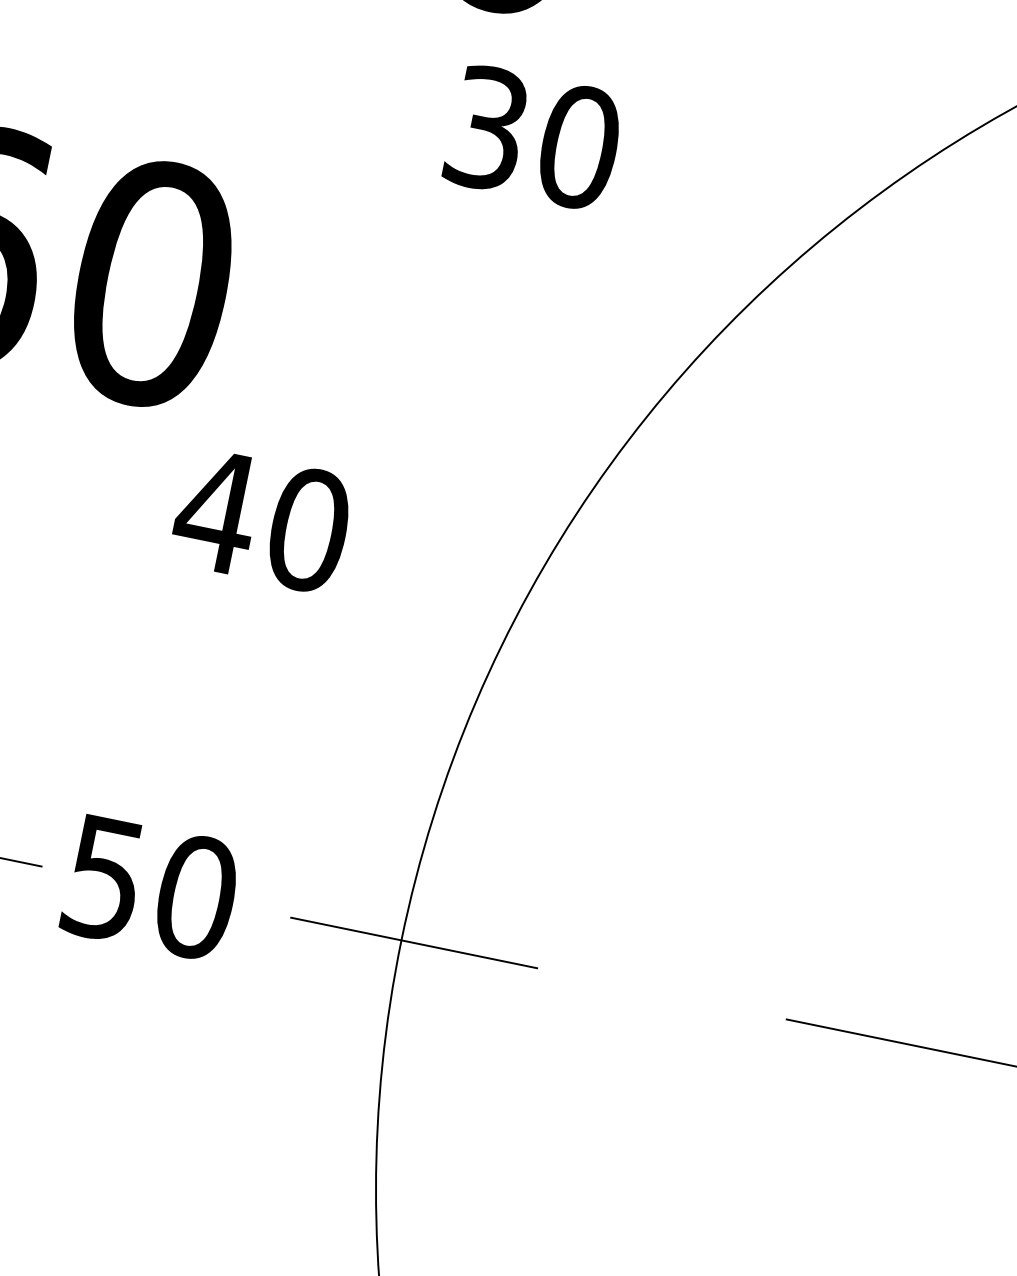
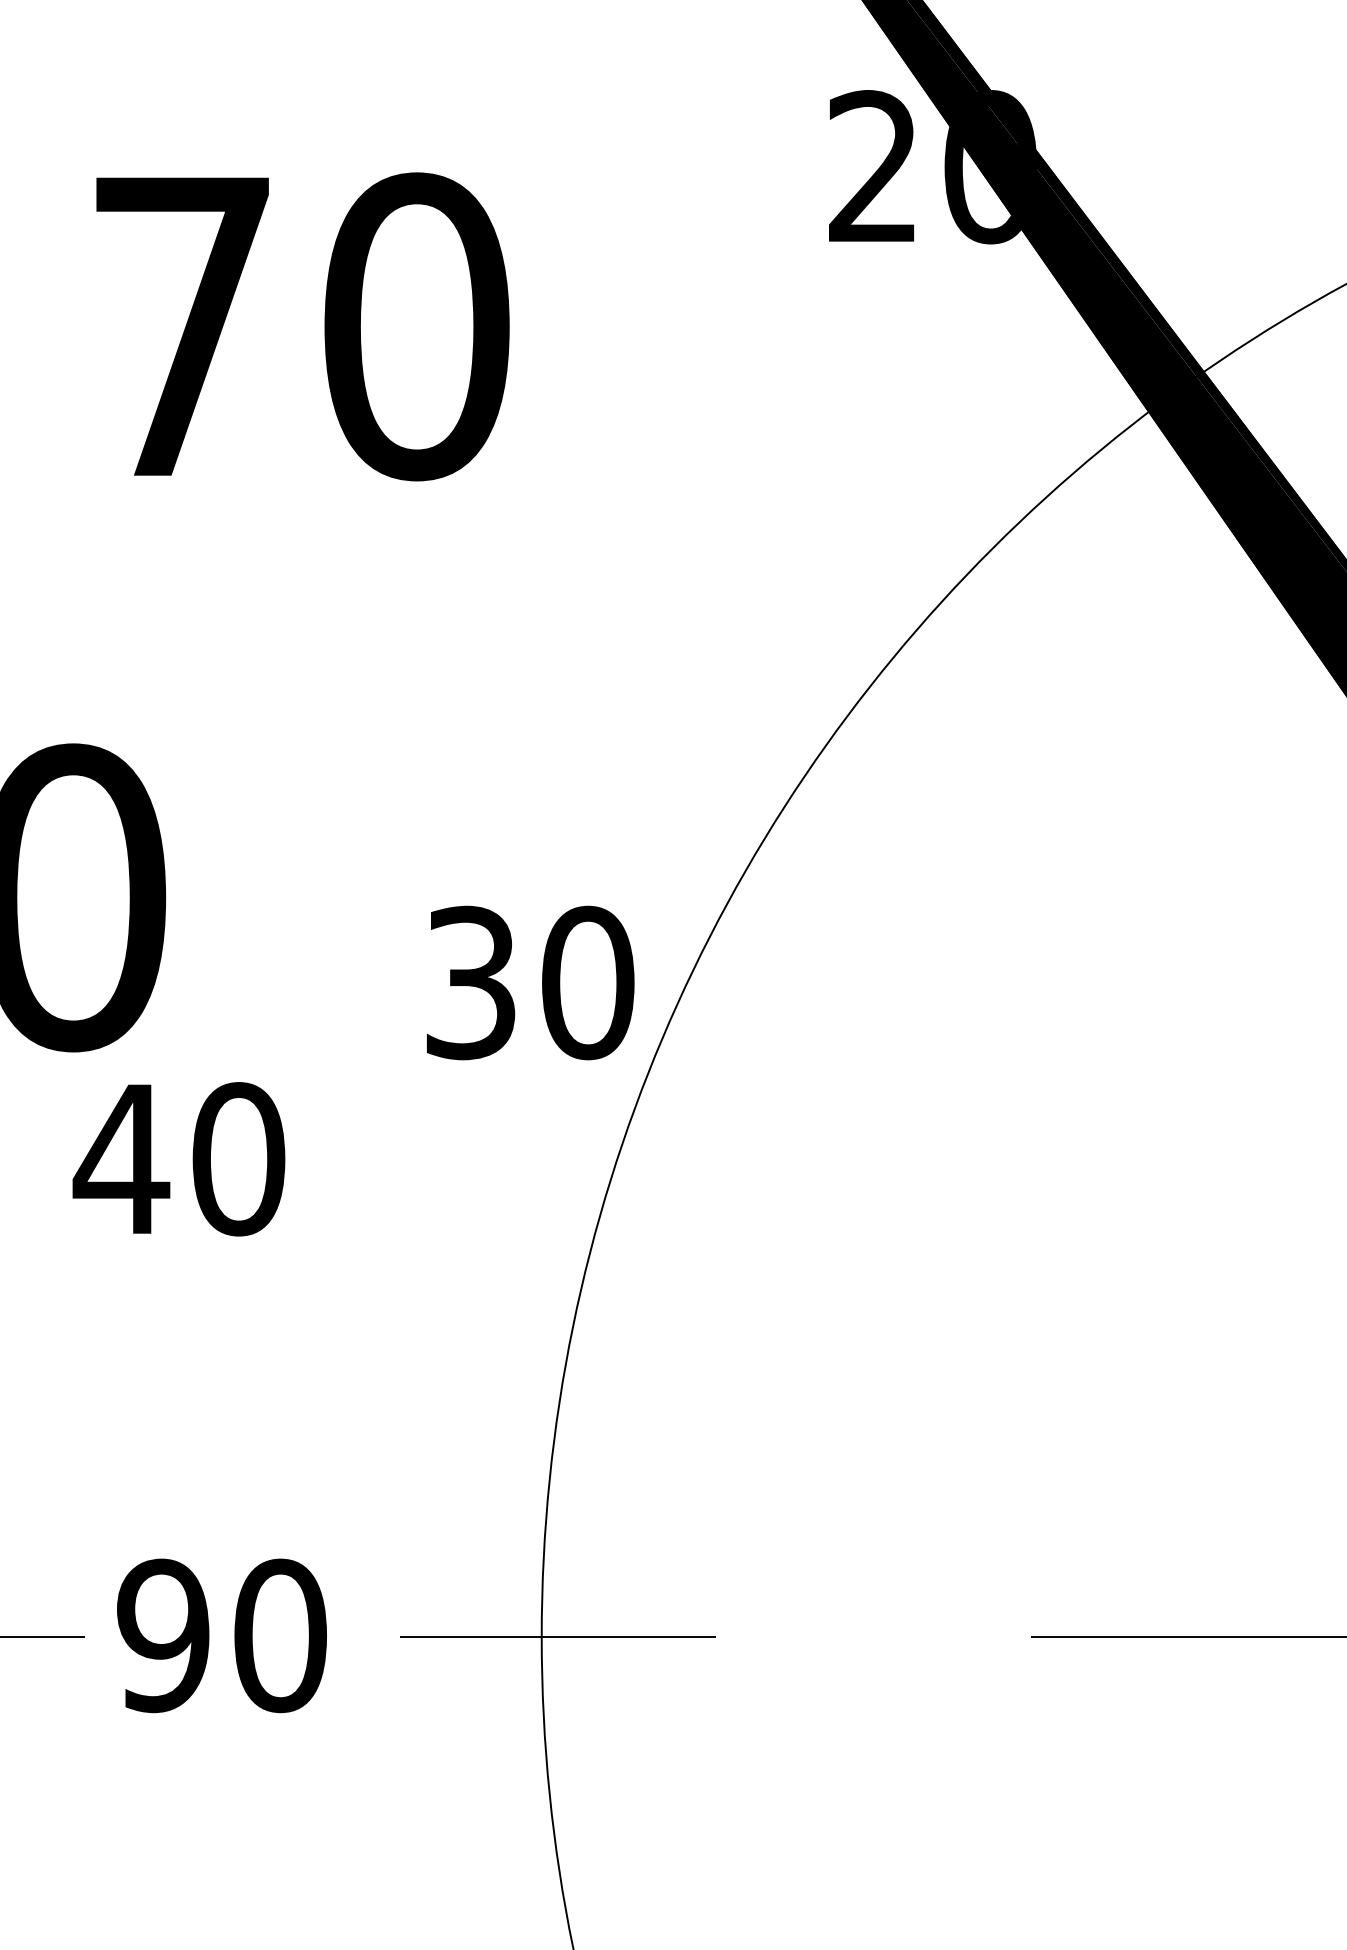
text: (534, 137) -> (530, 982), moved
text: (261, 520) -> (178, 1159), moved
text: (104, 878) -> (163, 1635), 50 -> 90

